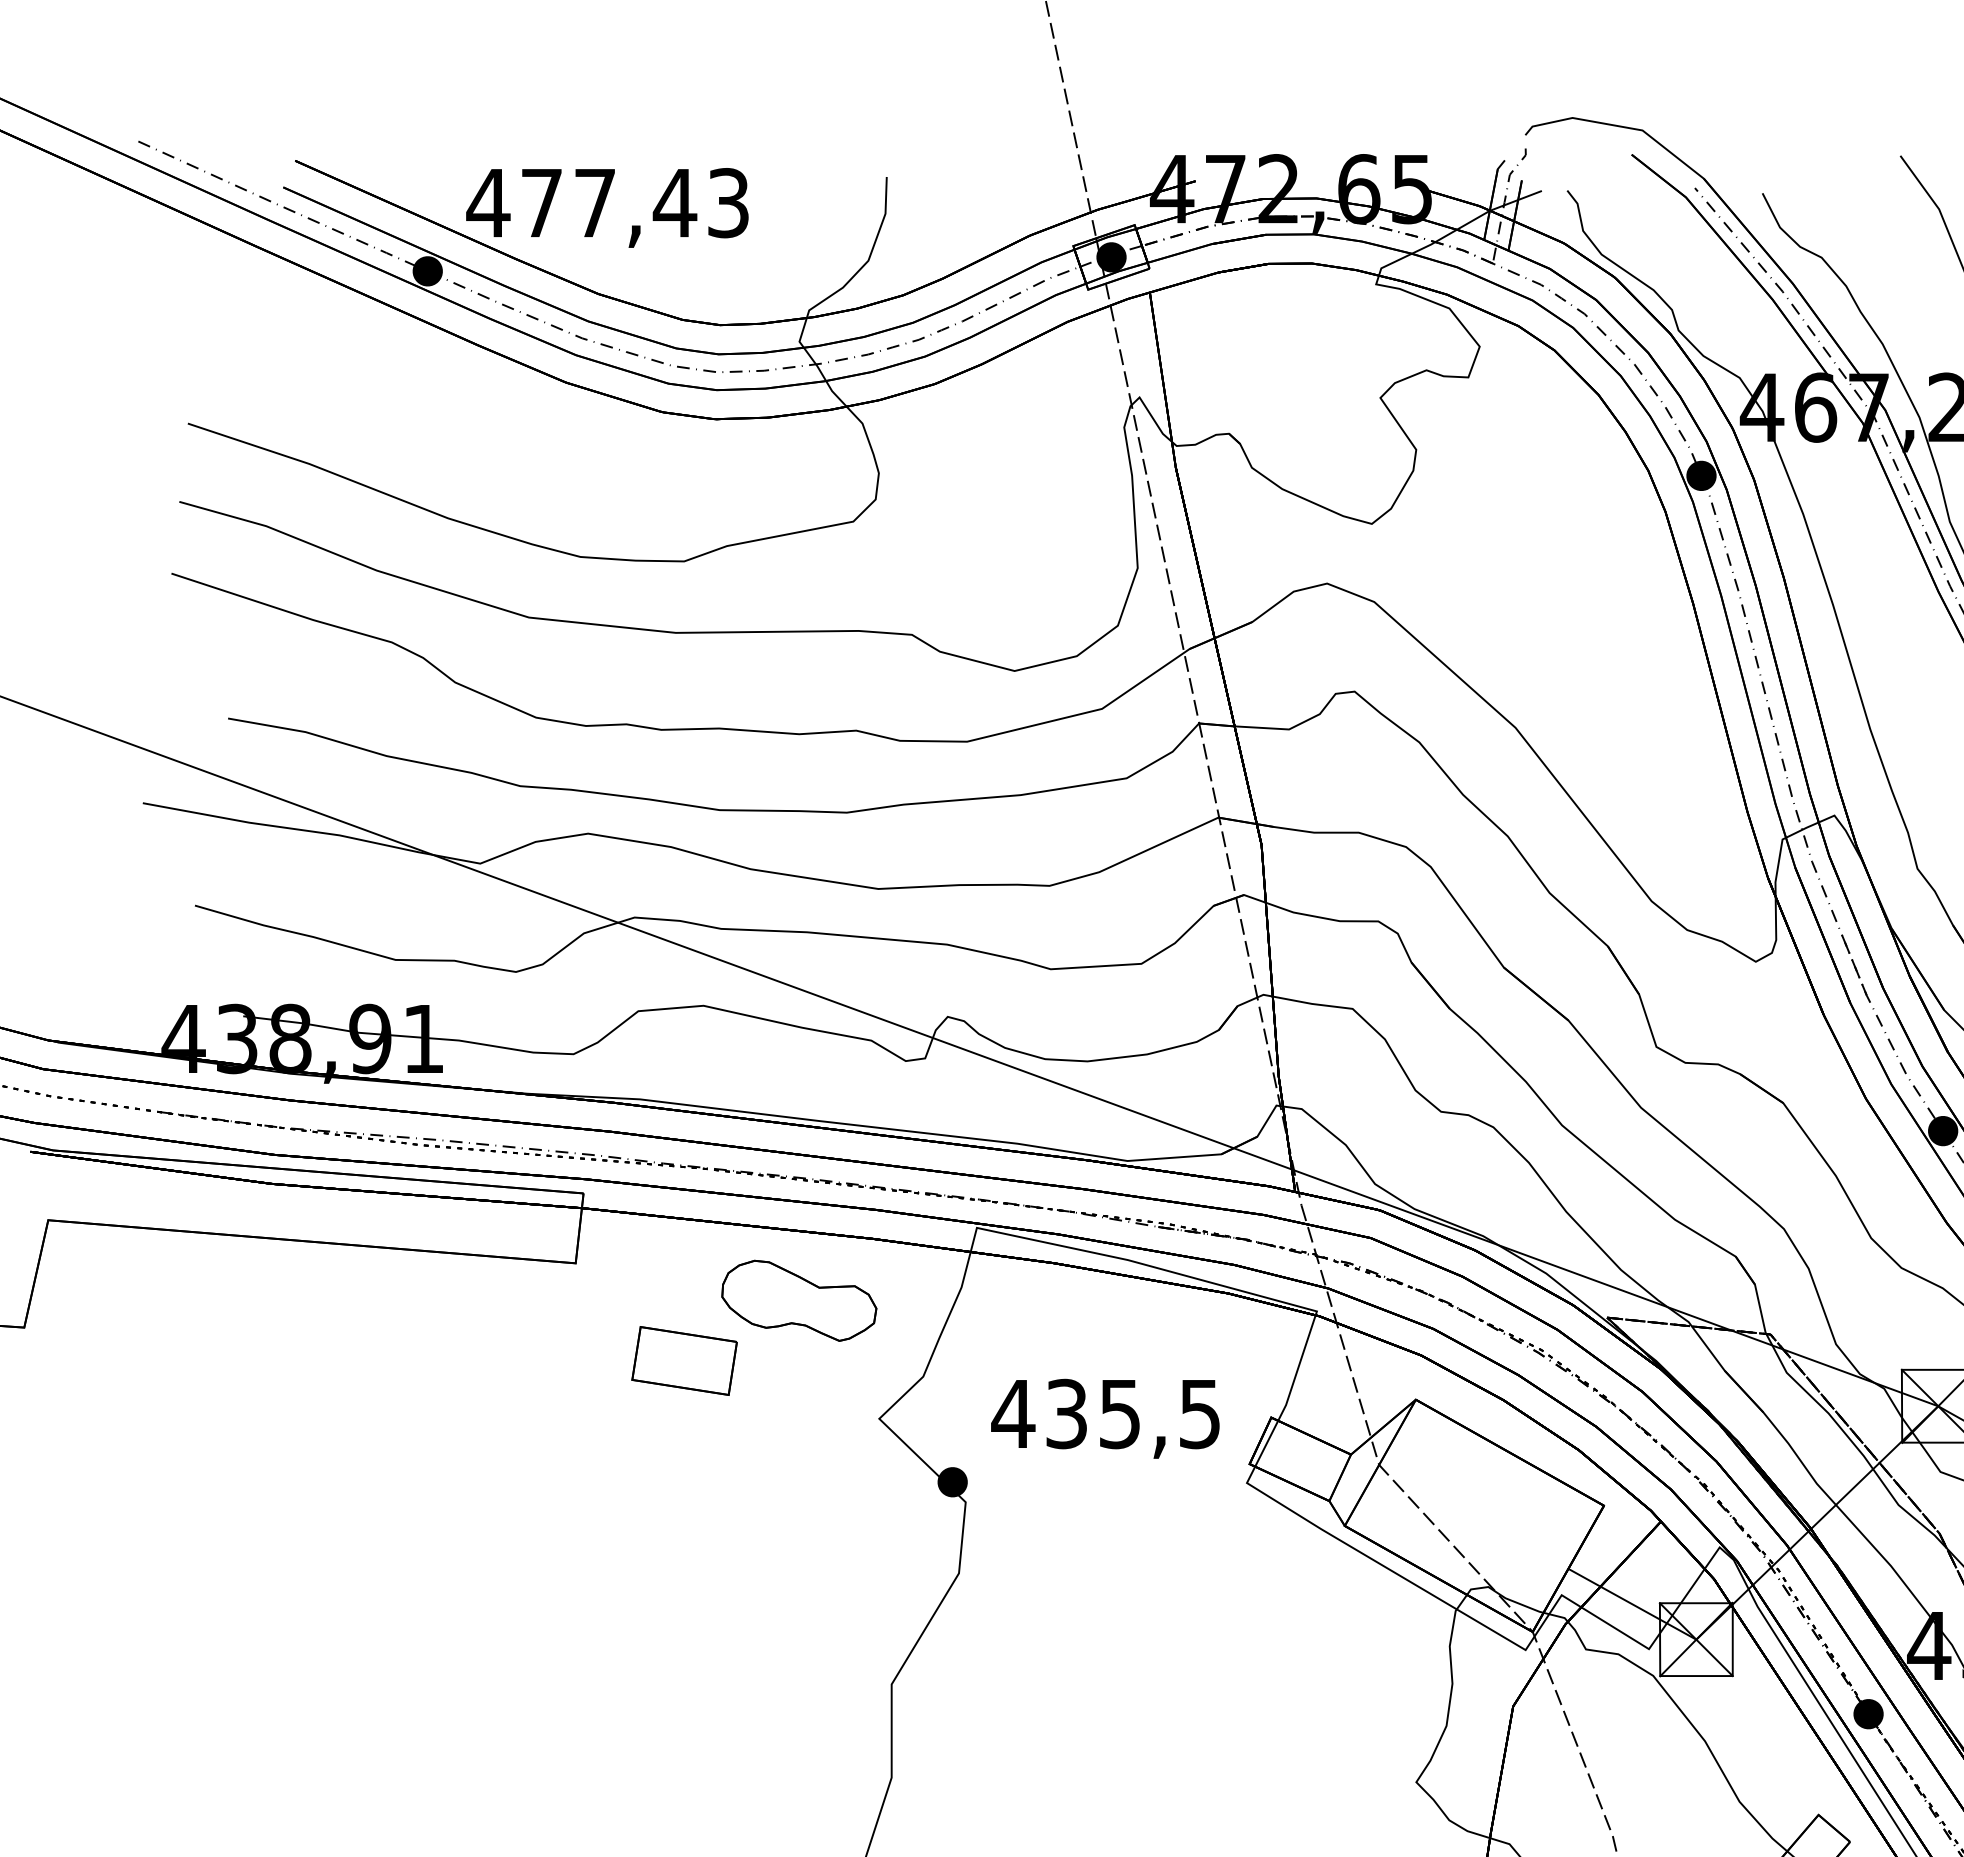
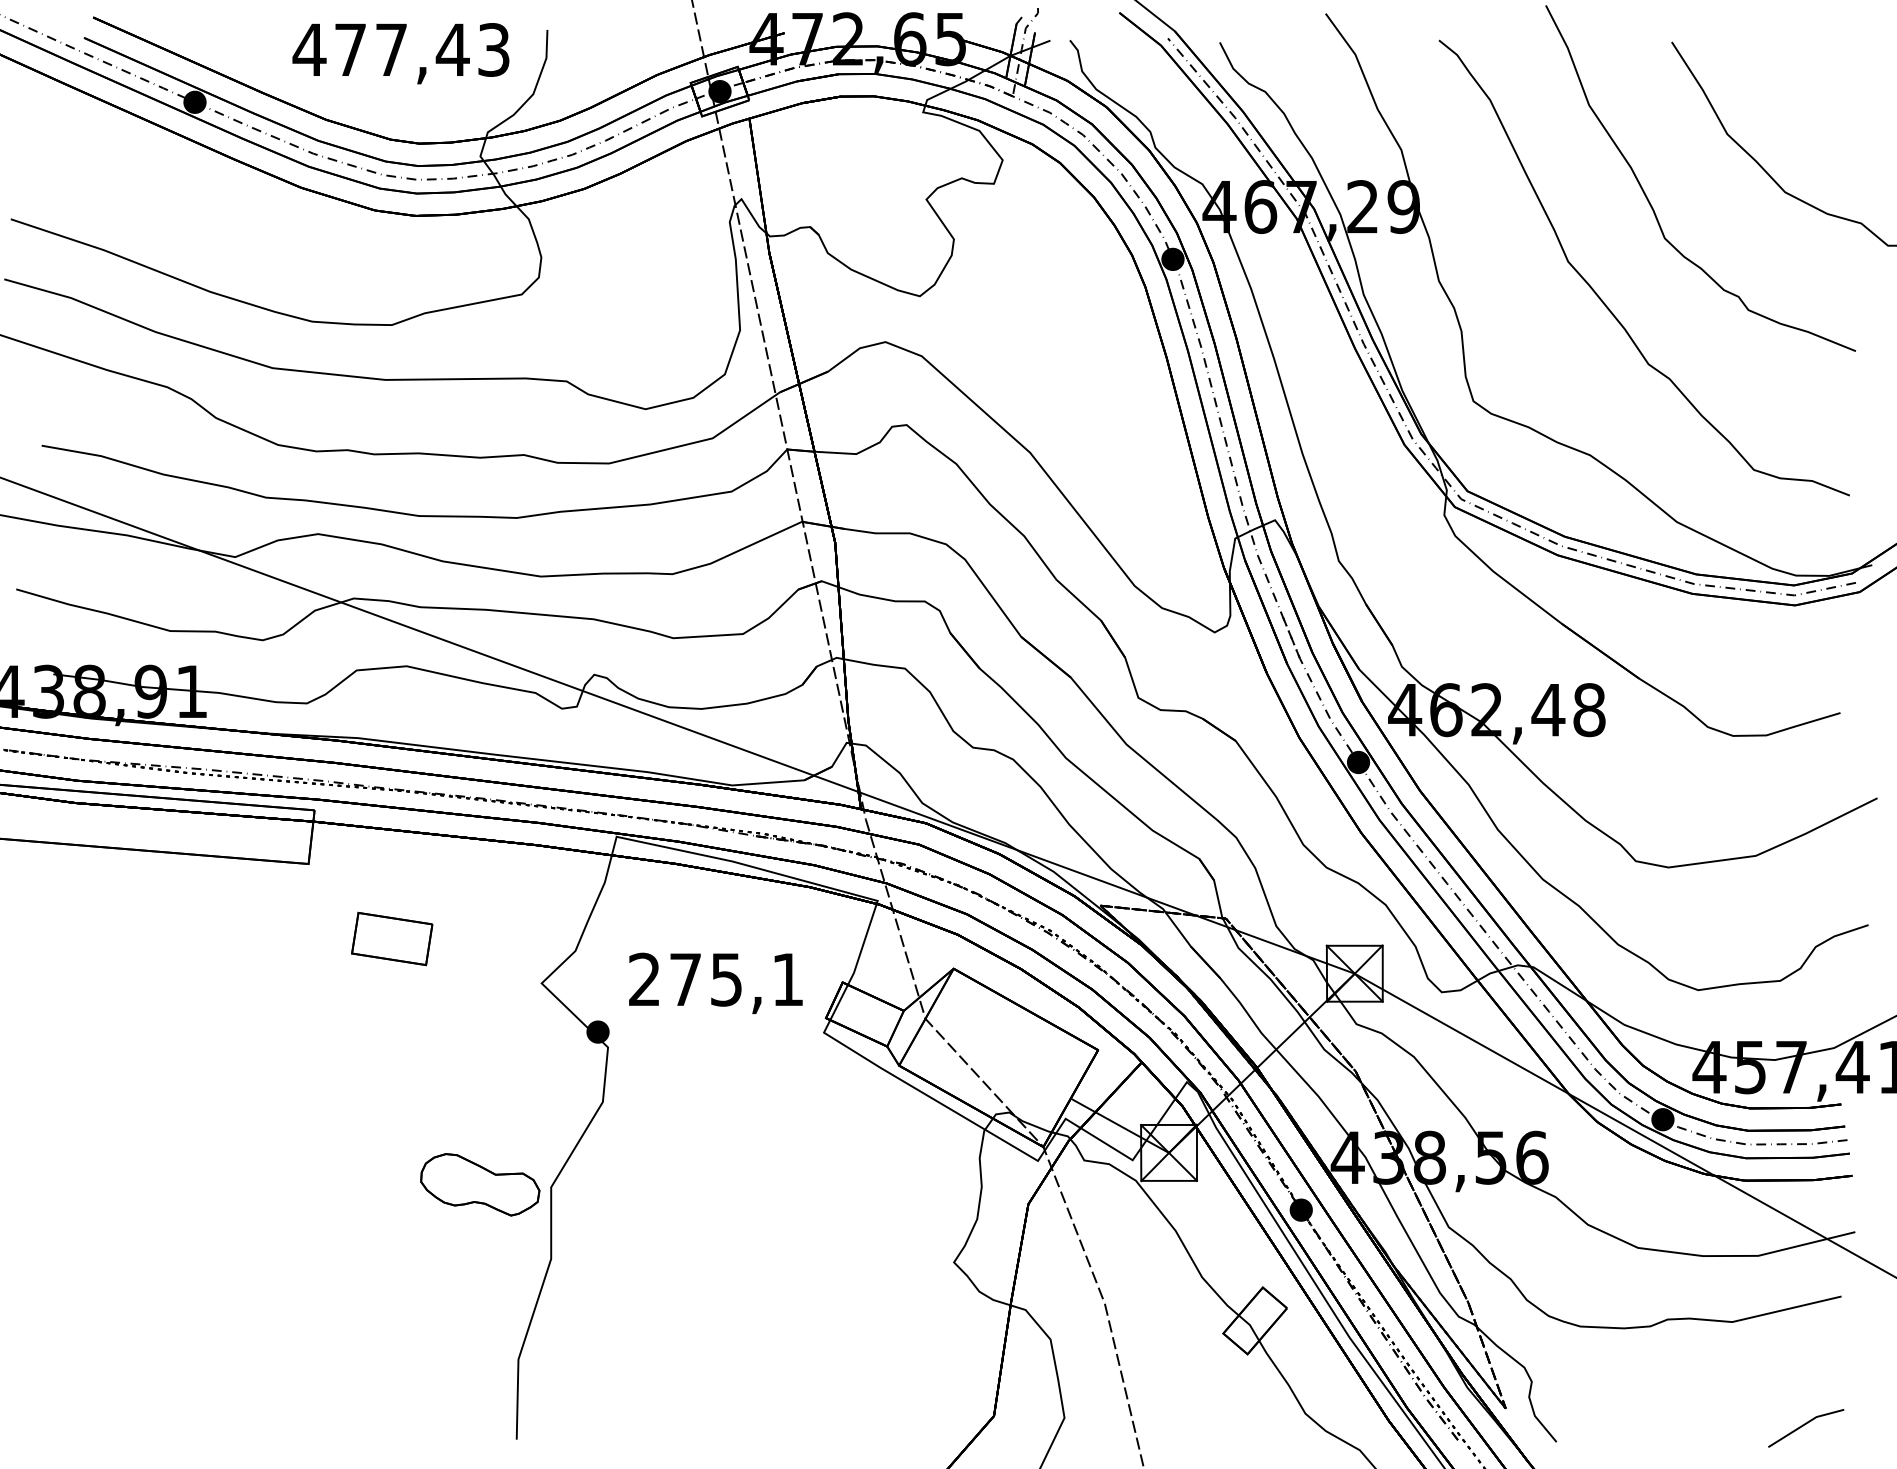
text: (606, 207) -> (400, 53), moved
part: (799, 1300) -> (480, 1184), moved
text: (1104, 1413) -> (714, 979), 435,5 -> 275,1

